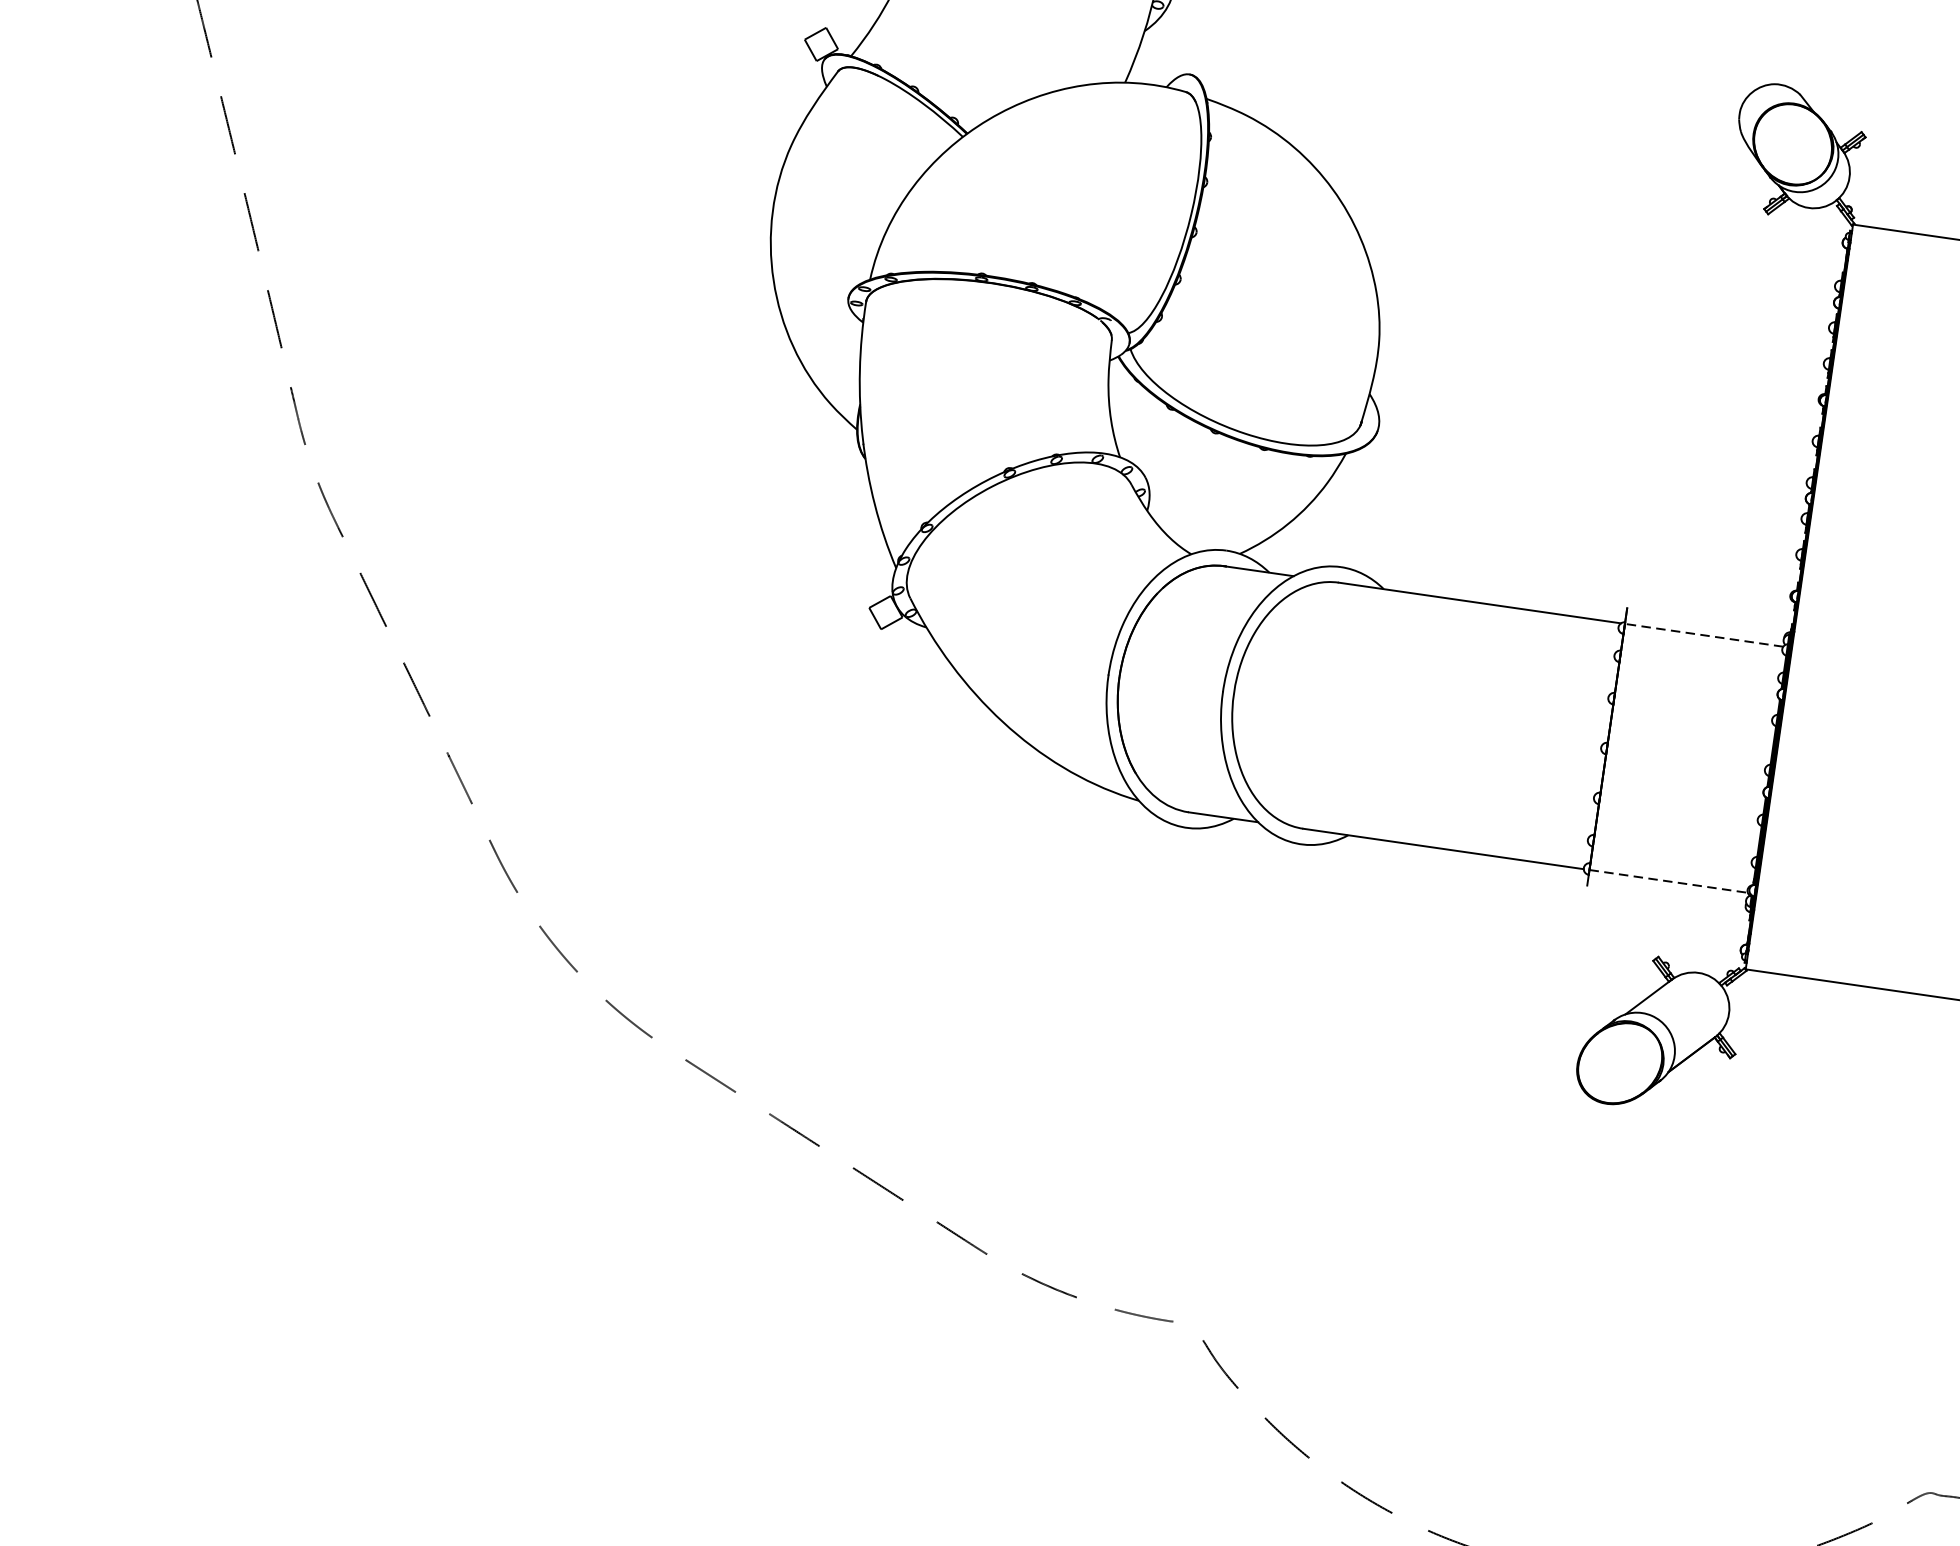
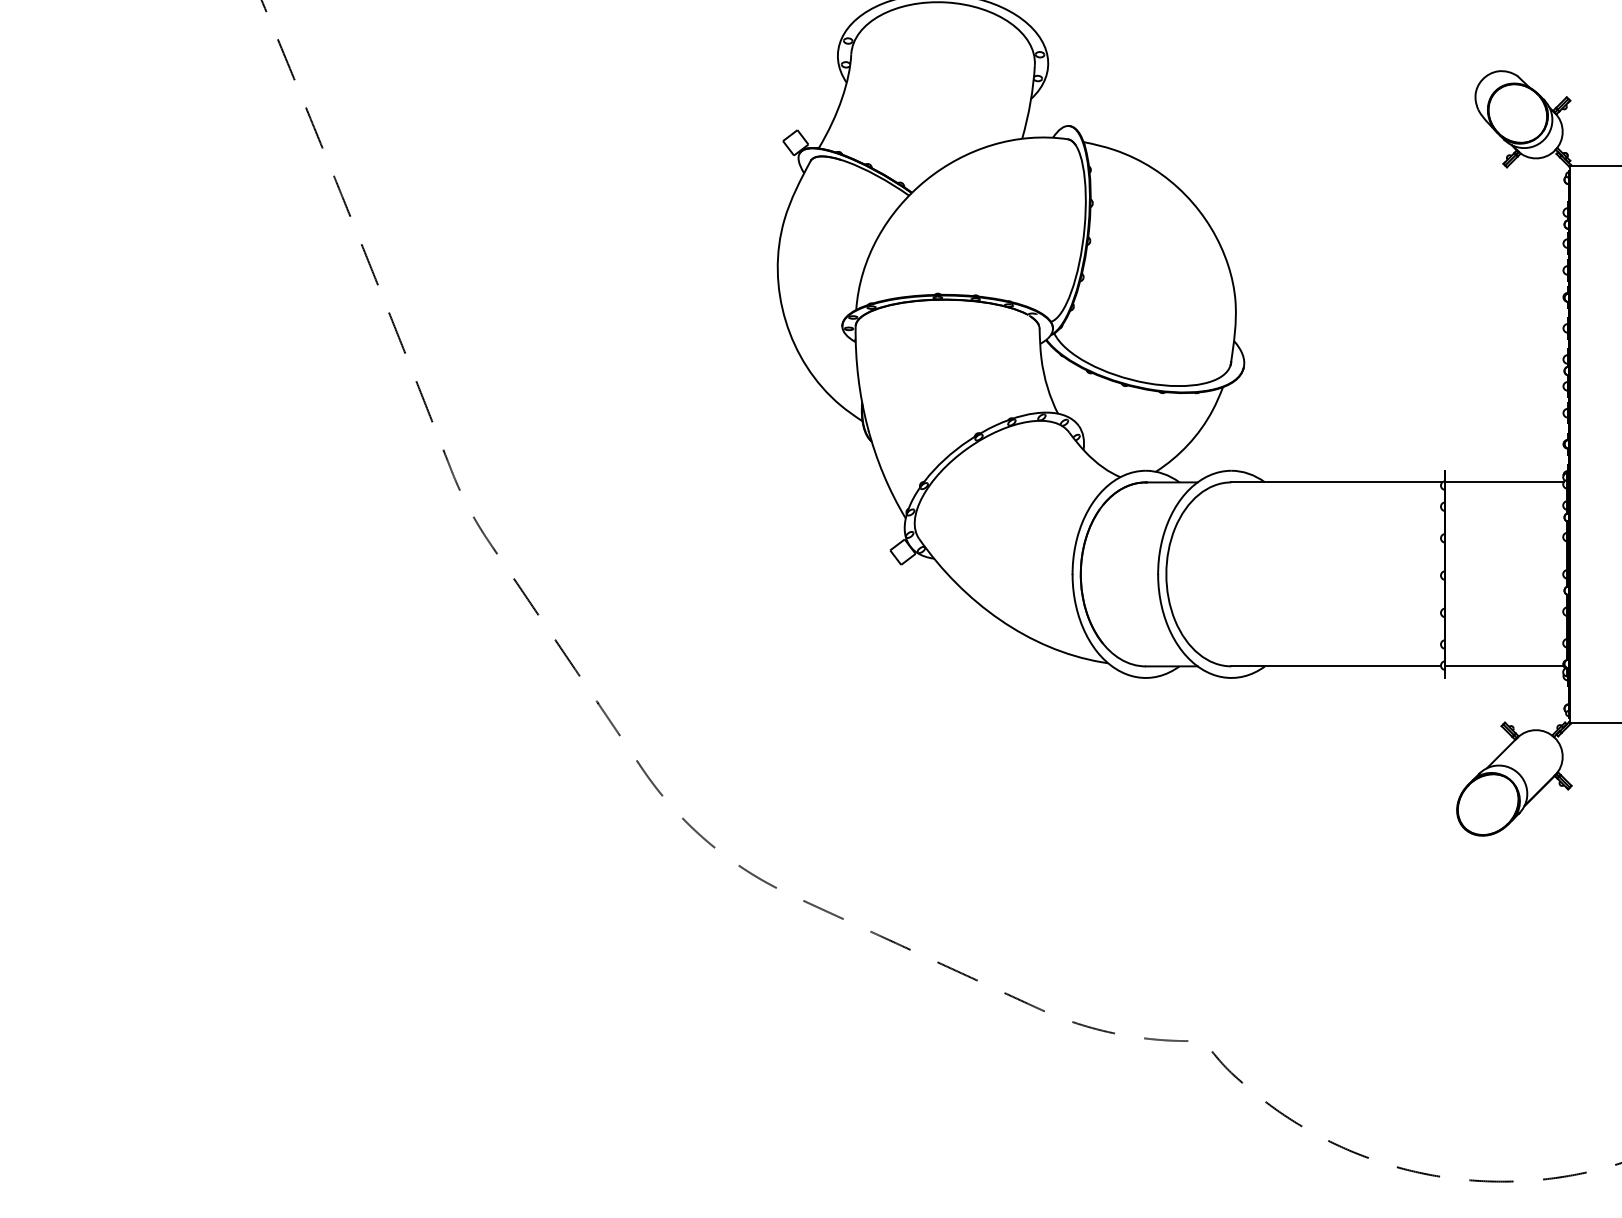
line: (1704, 635) -> (1504, 482), dashed -> solid
line: (1669, 881) -> (1505, 666), dashed -> solid

